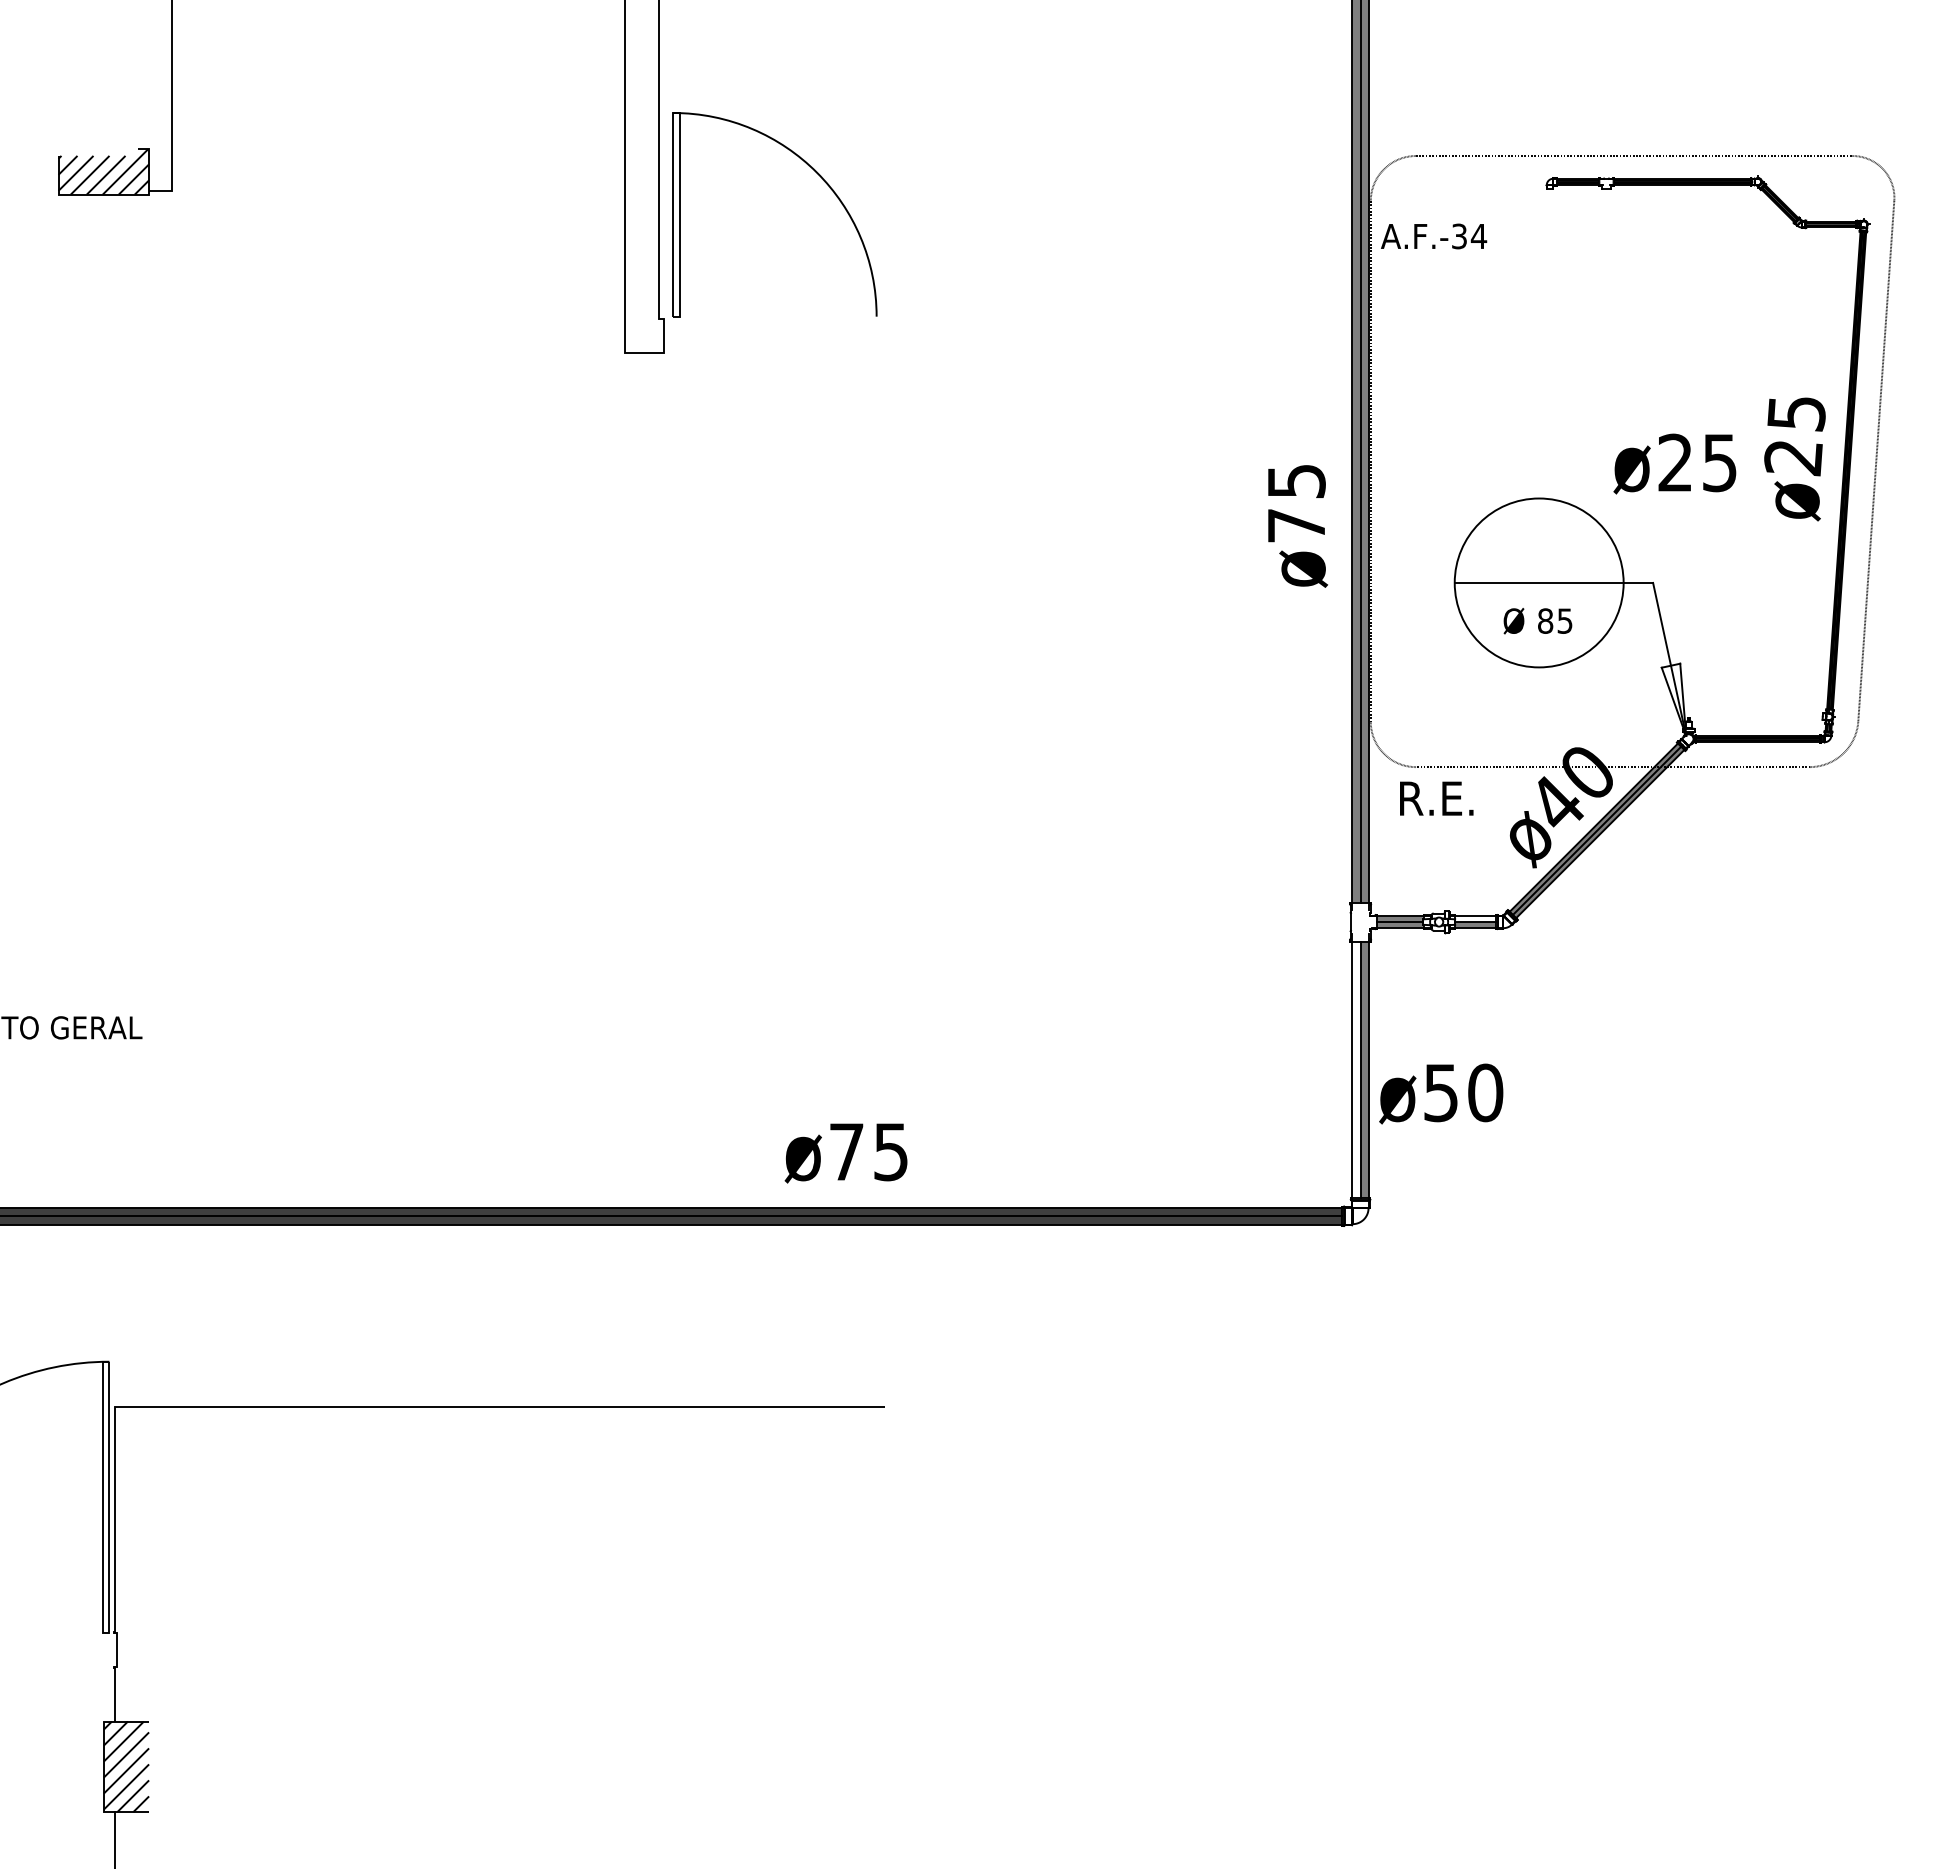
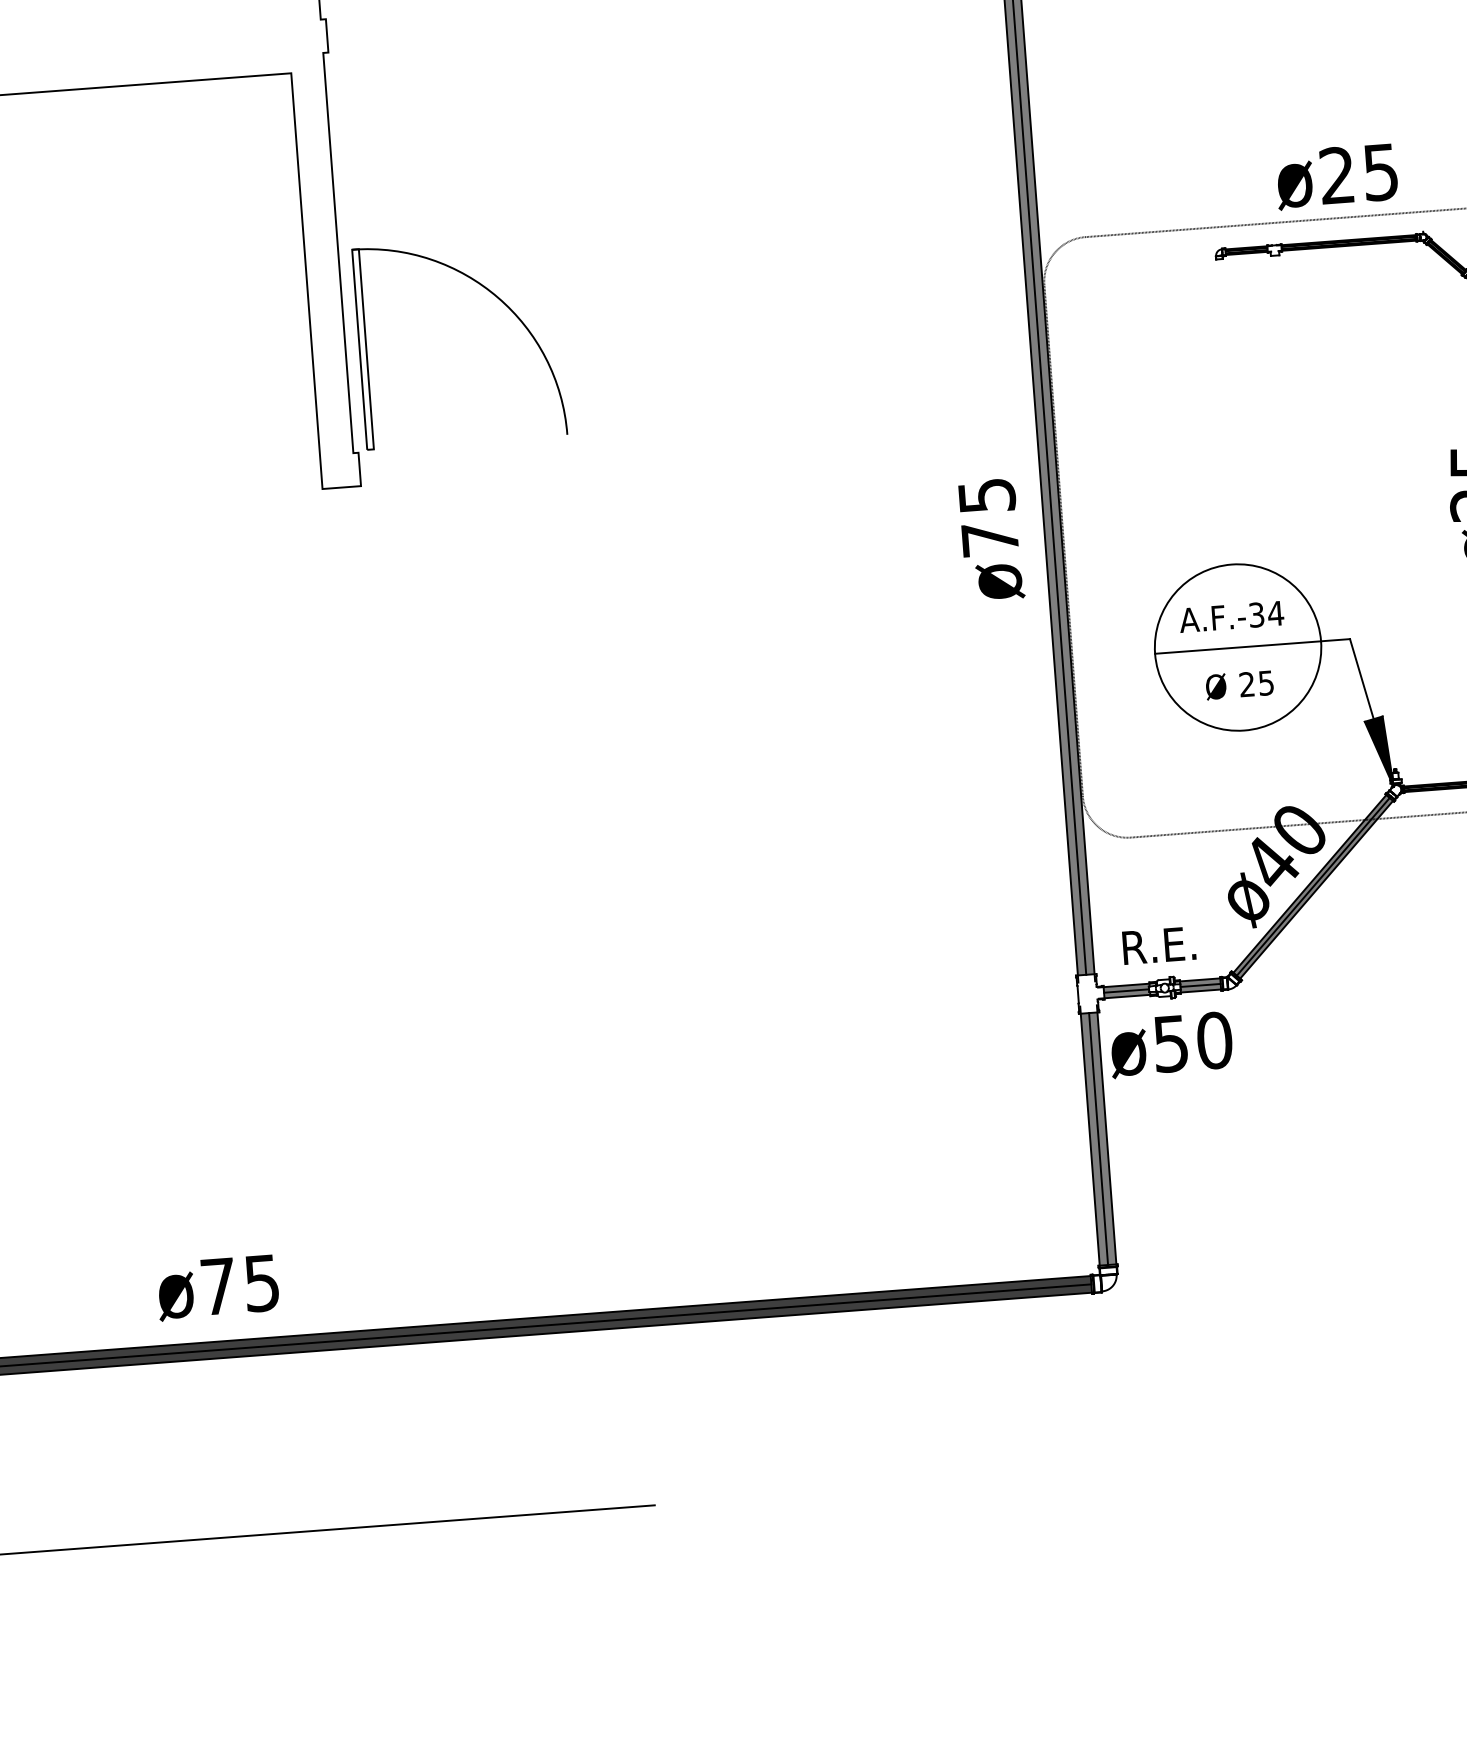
text: (1434, 236) -> (1232, 616), moved
text: (1674, 463) -> (1336, 176), moved
text: (1298, 526) -> (992, 540), moved
text: (1545, 620) -> (1247, 683), 85 -> 25
fill: (1673, 699) -> (1378, 752), added
text: (1436, 798) -> (1159, 945), moved
fill: (1474, 919) -> (1199, 983), added
fill: (1356, 1069) -> (1094, 1139), added
text: (1441, 1093) -> (1171, 1044), moved
text: (845, 1153) -> (217, 1288), moved

